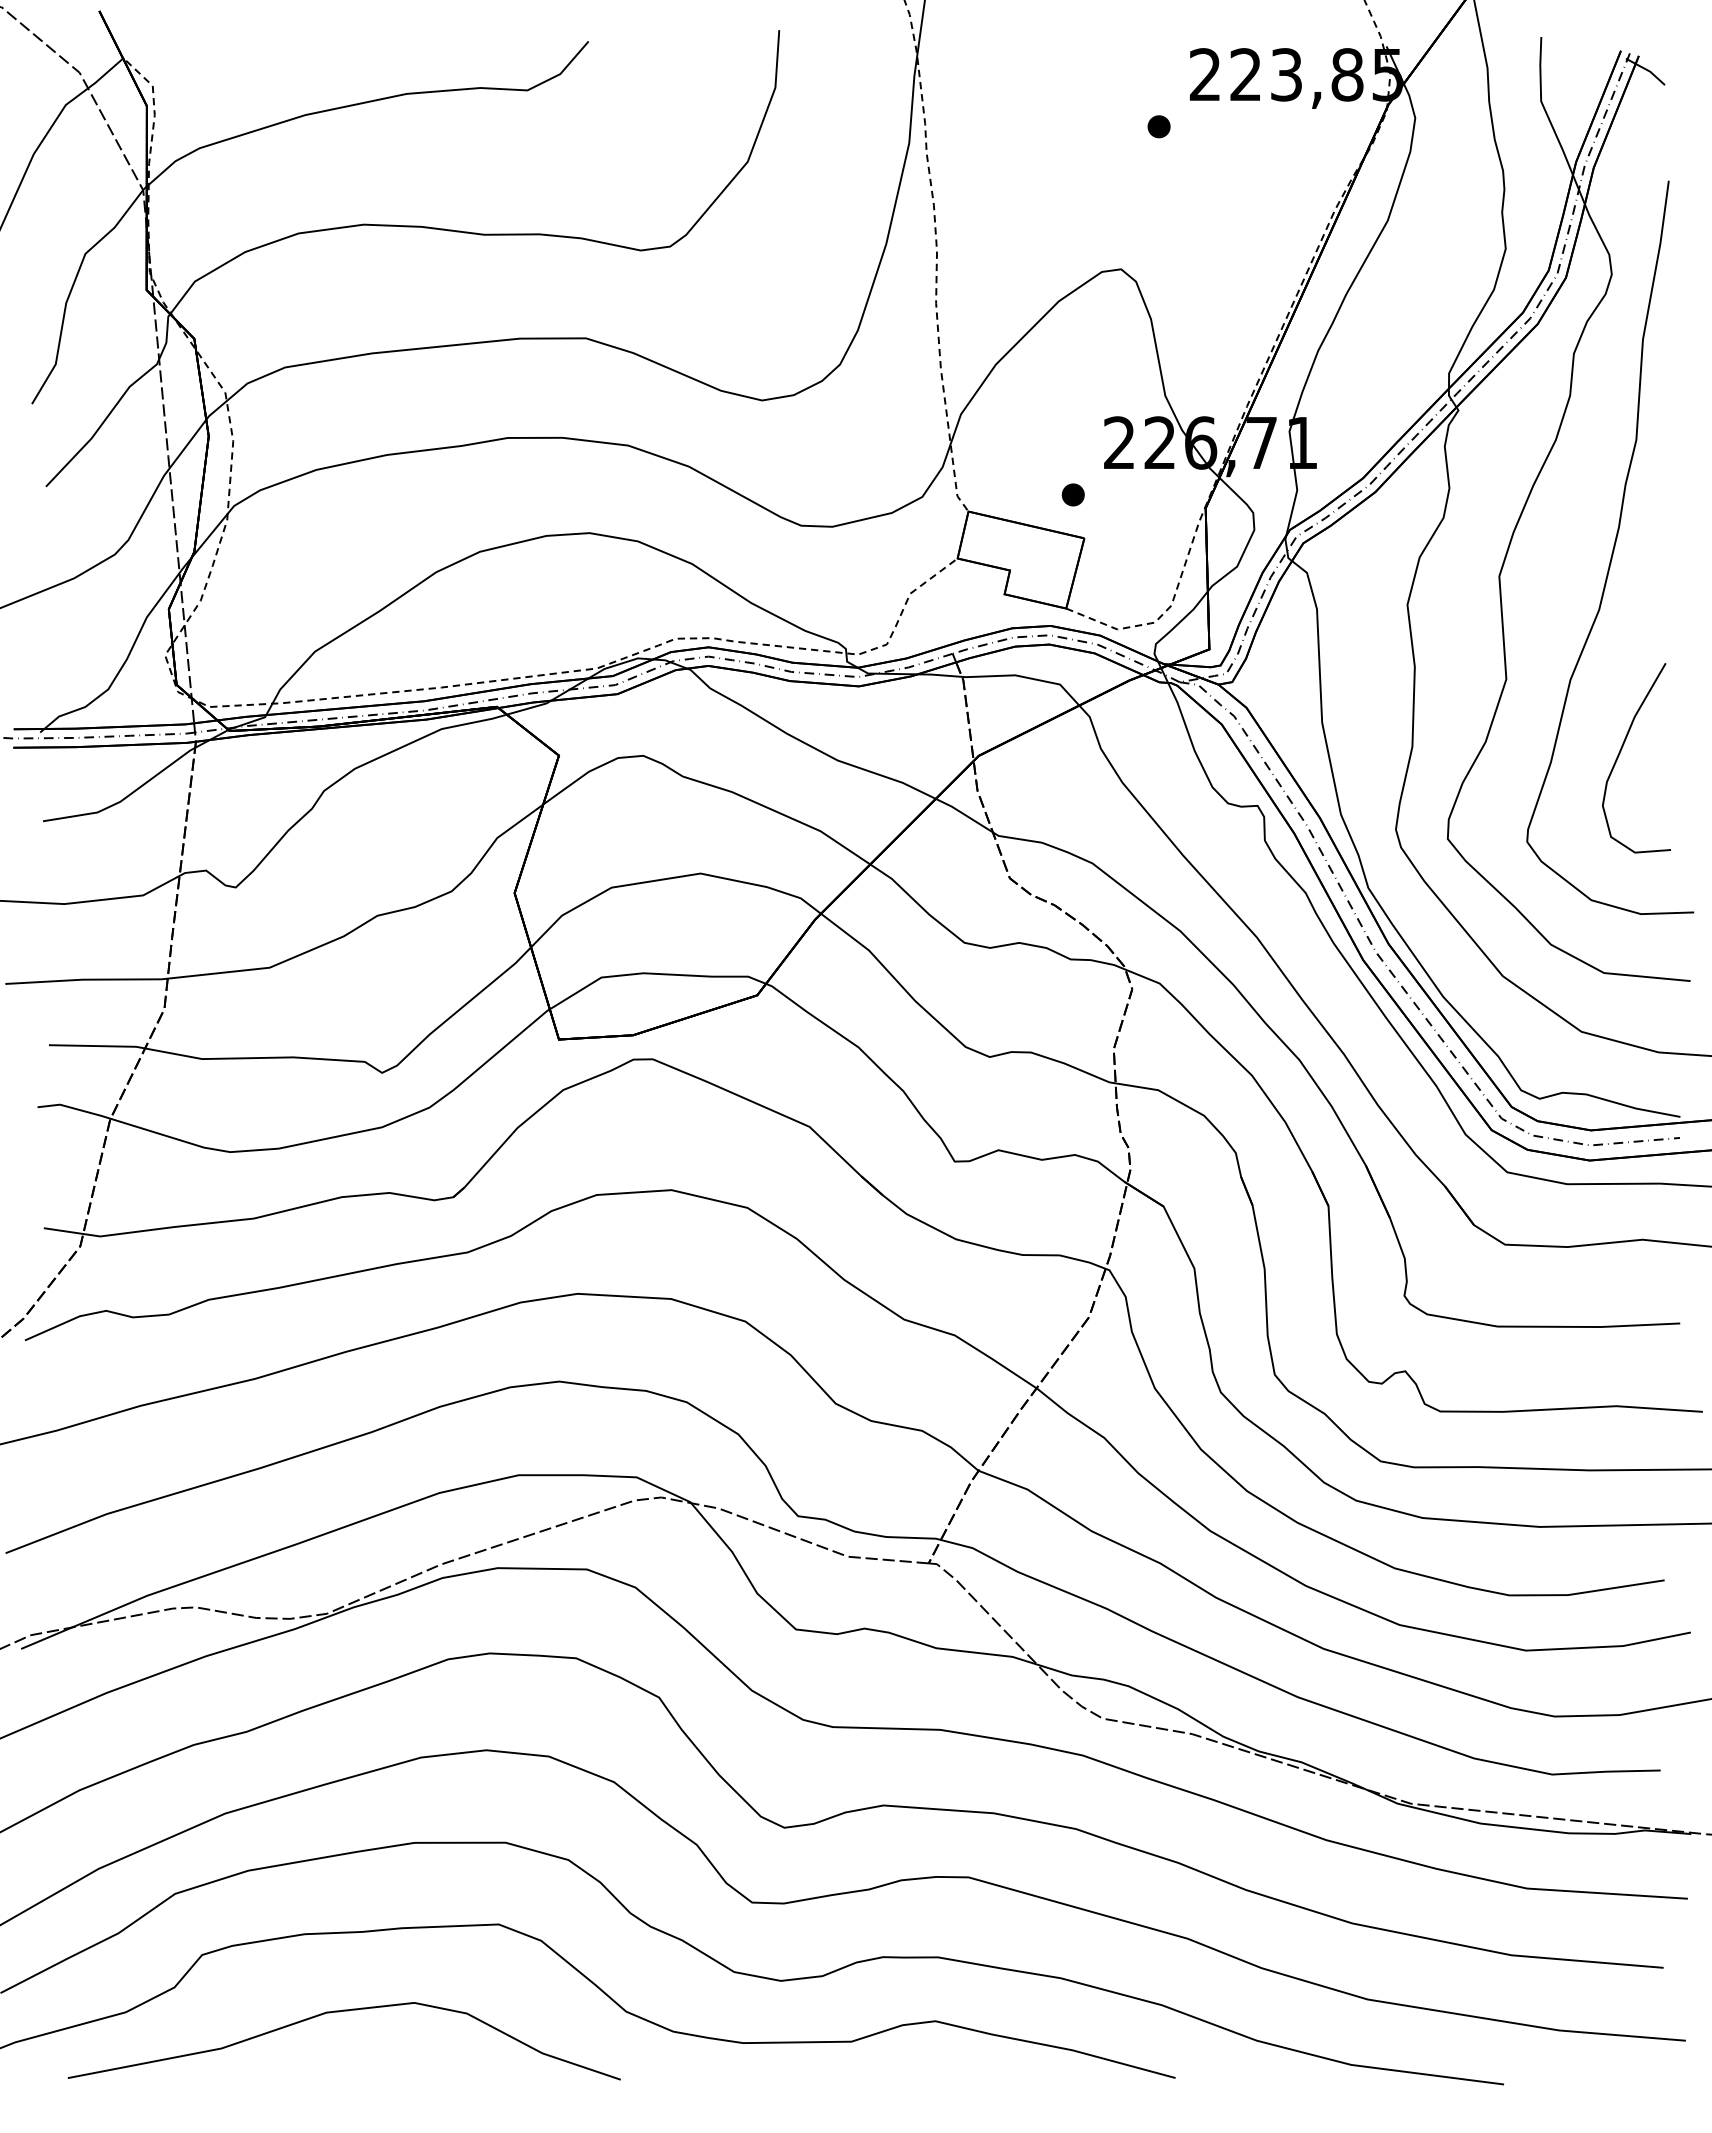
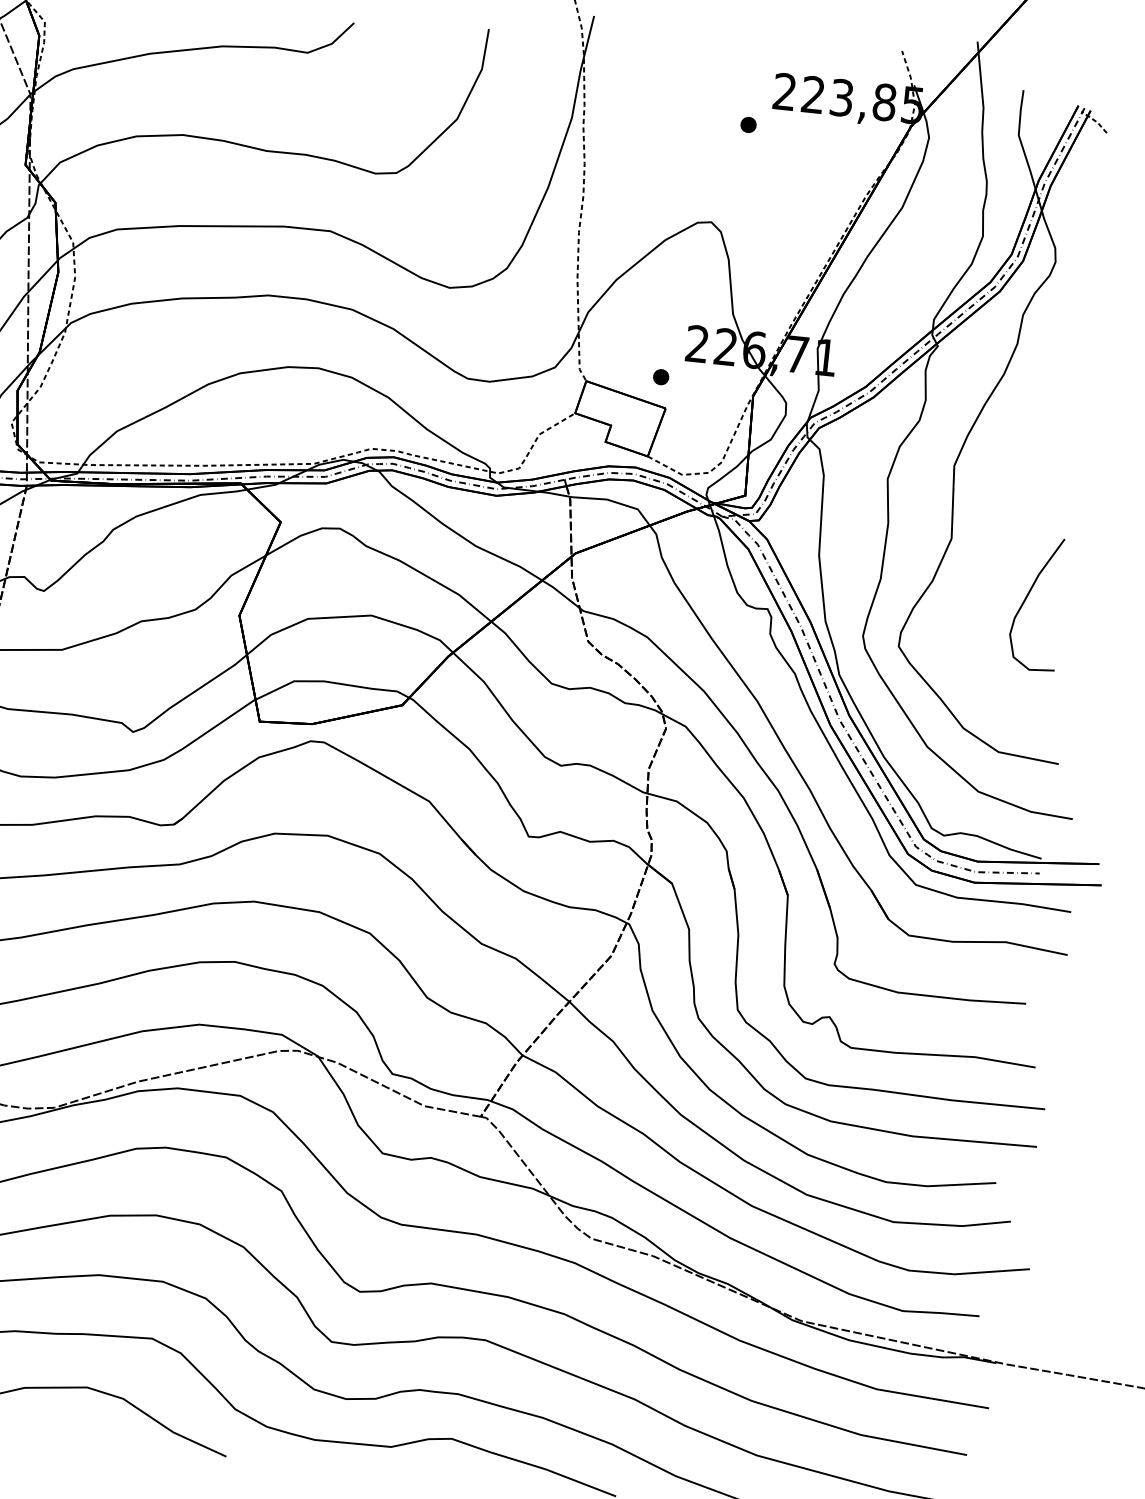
line: (1646, 69) -> (1095, 120), solid -> dashed
curve: (1612, 549) -> (1035, 455), removed

